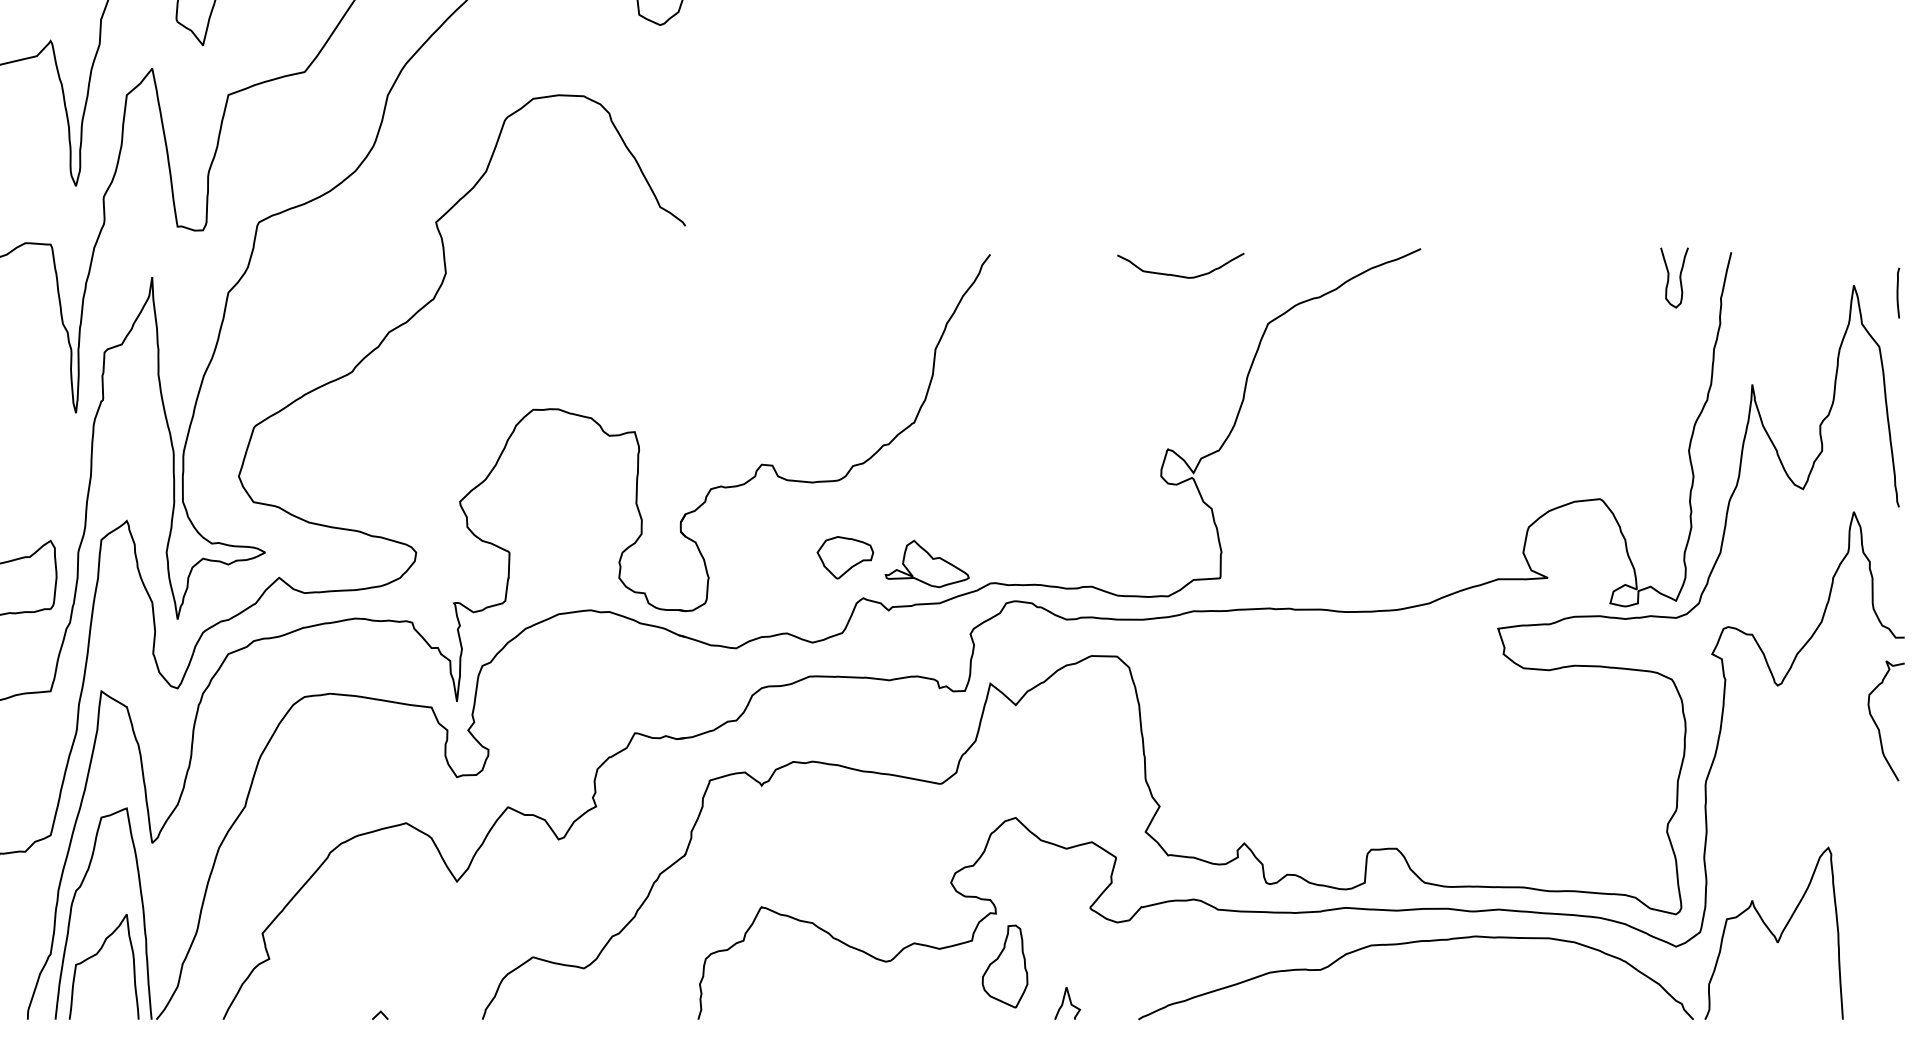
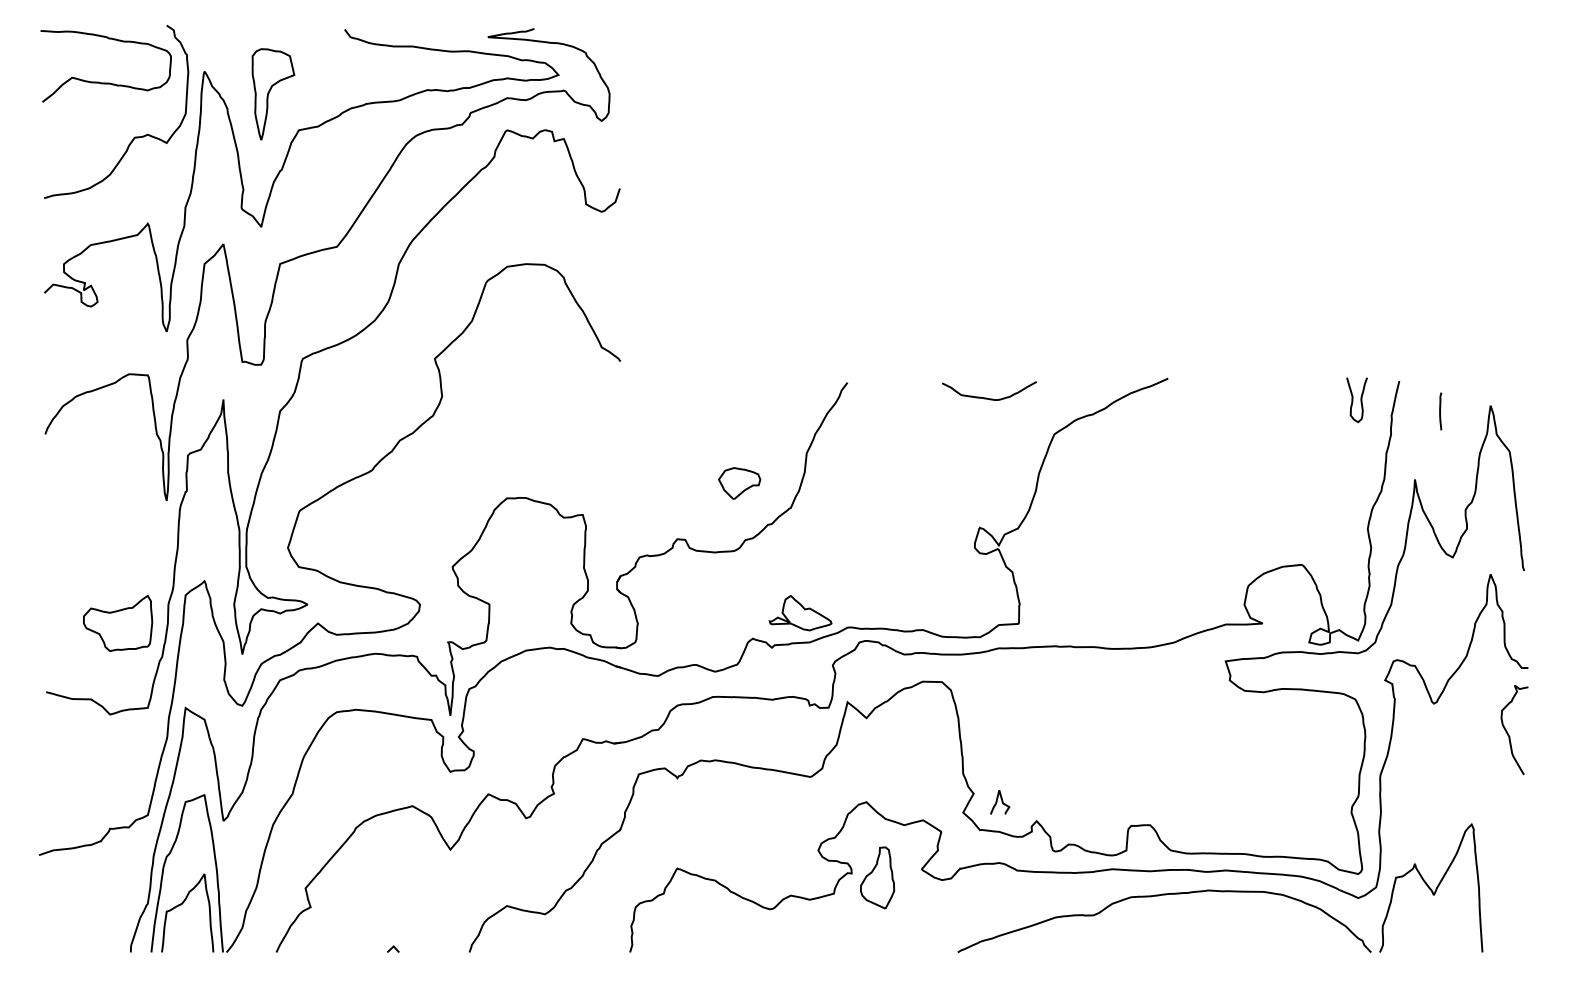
line: (1898, 293) -> (1440, 411), moved
part: (845, 557) -> (739, 483), moved
part: (1005, 965) -> (877, 877), moved
curve: (1069, 1003) -> (1001, 802), moved

